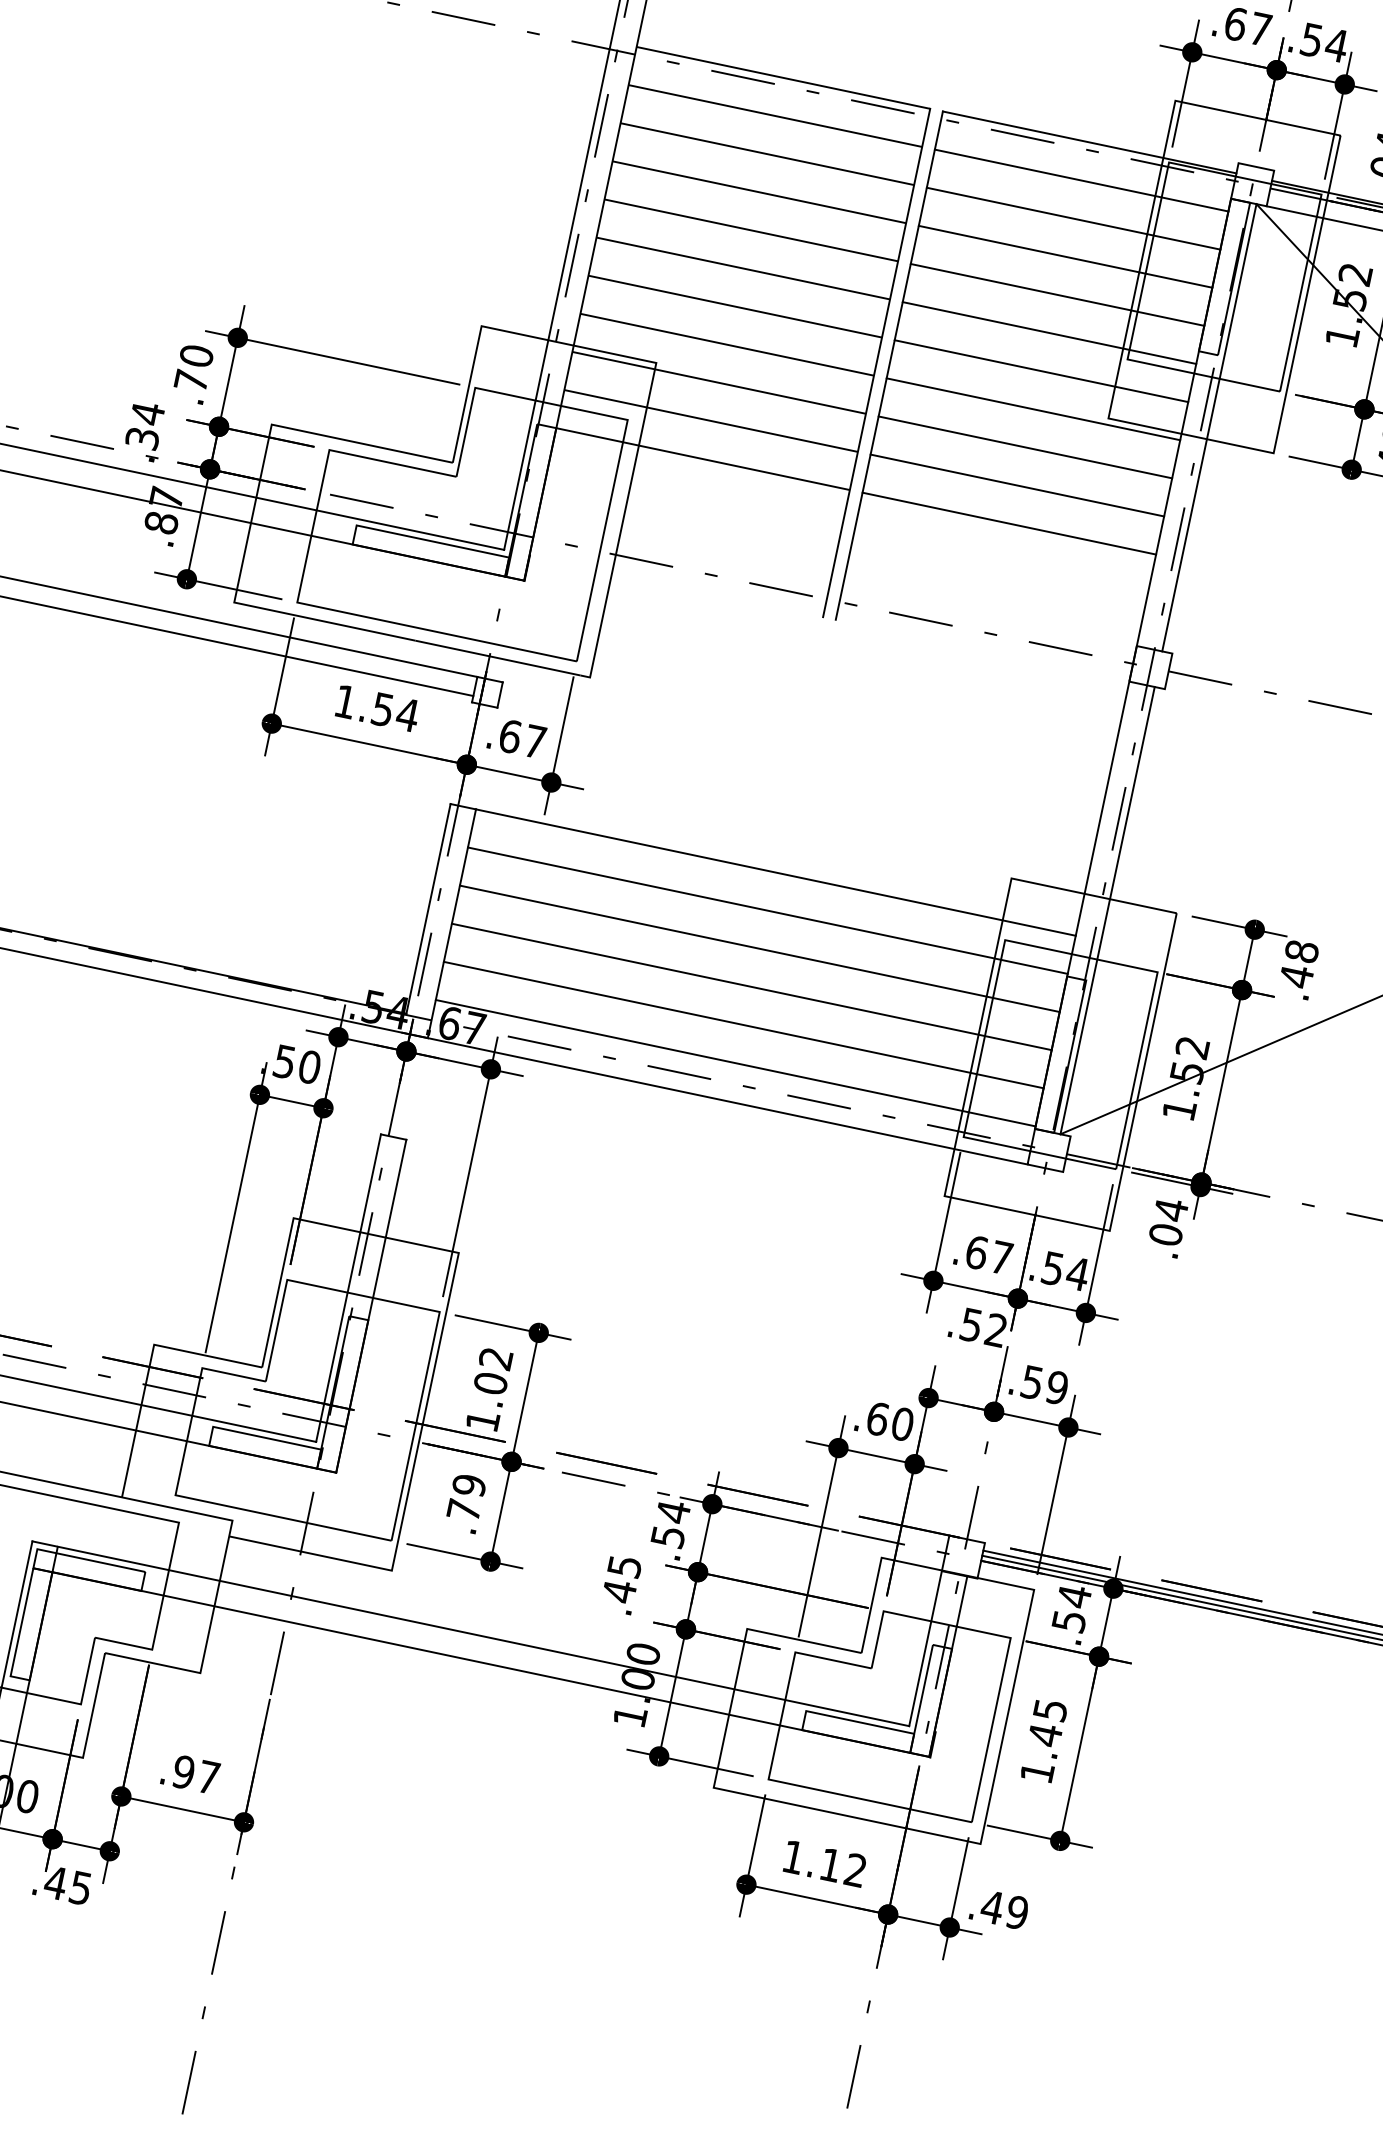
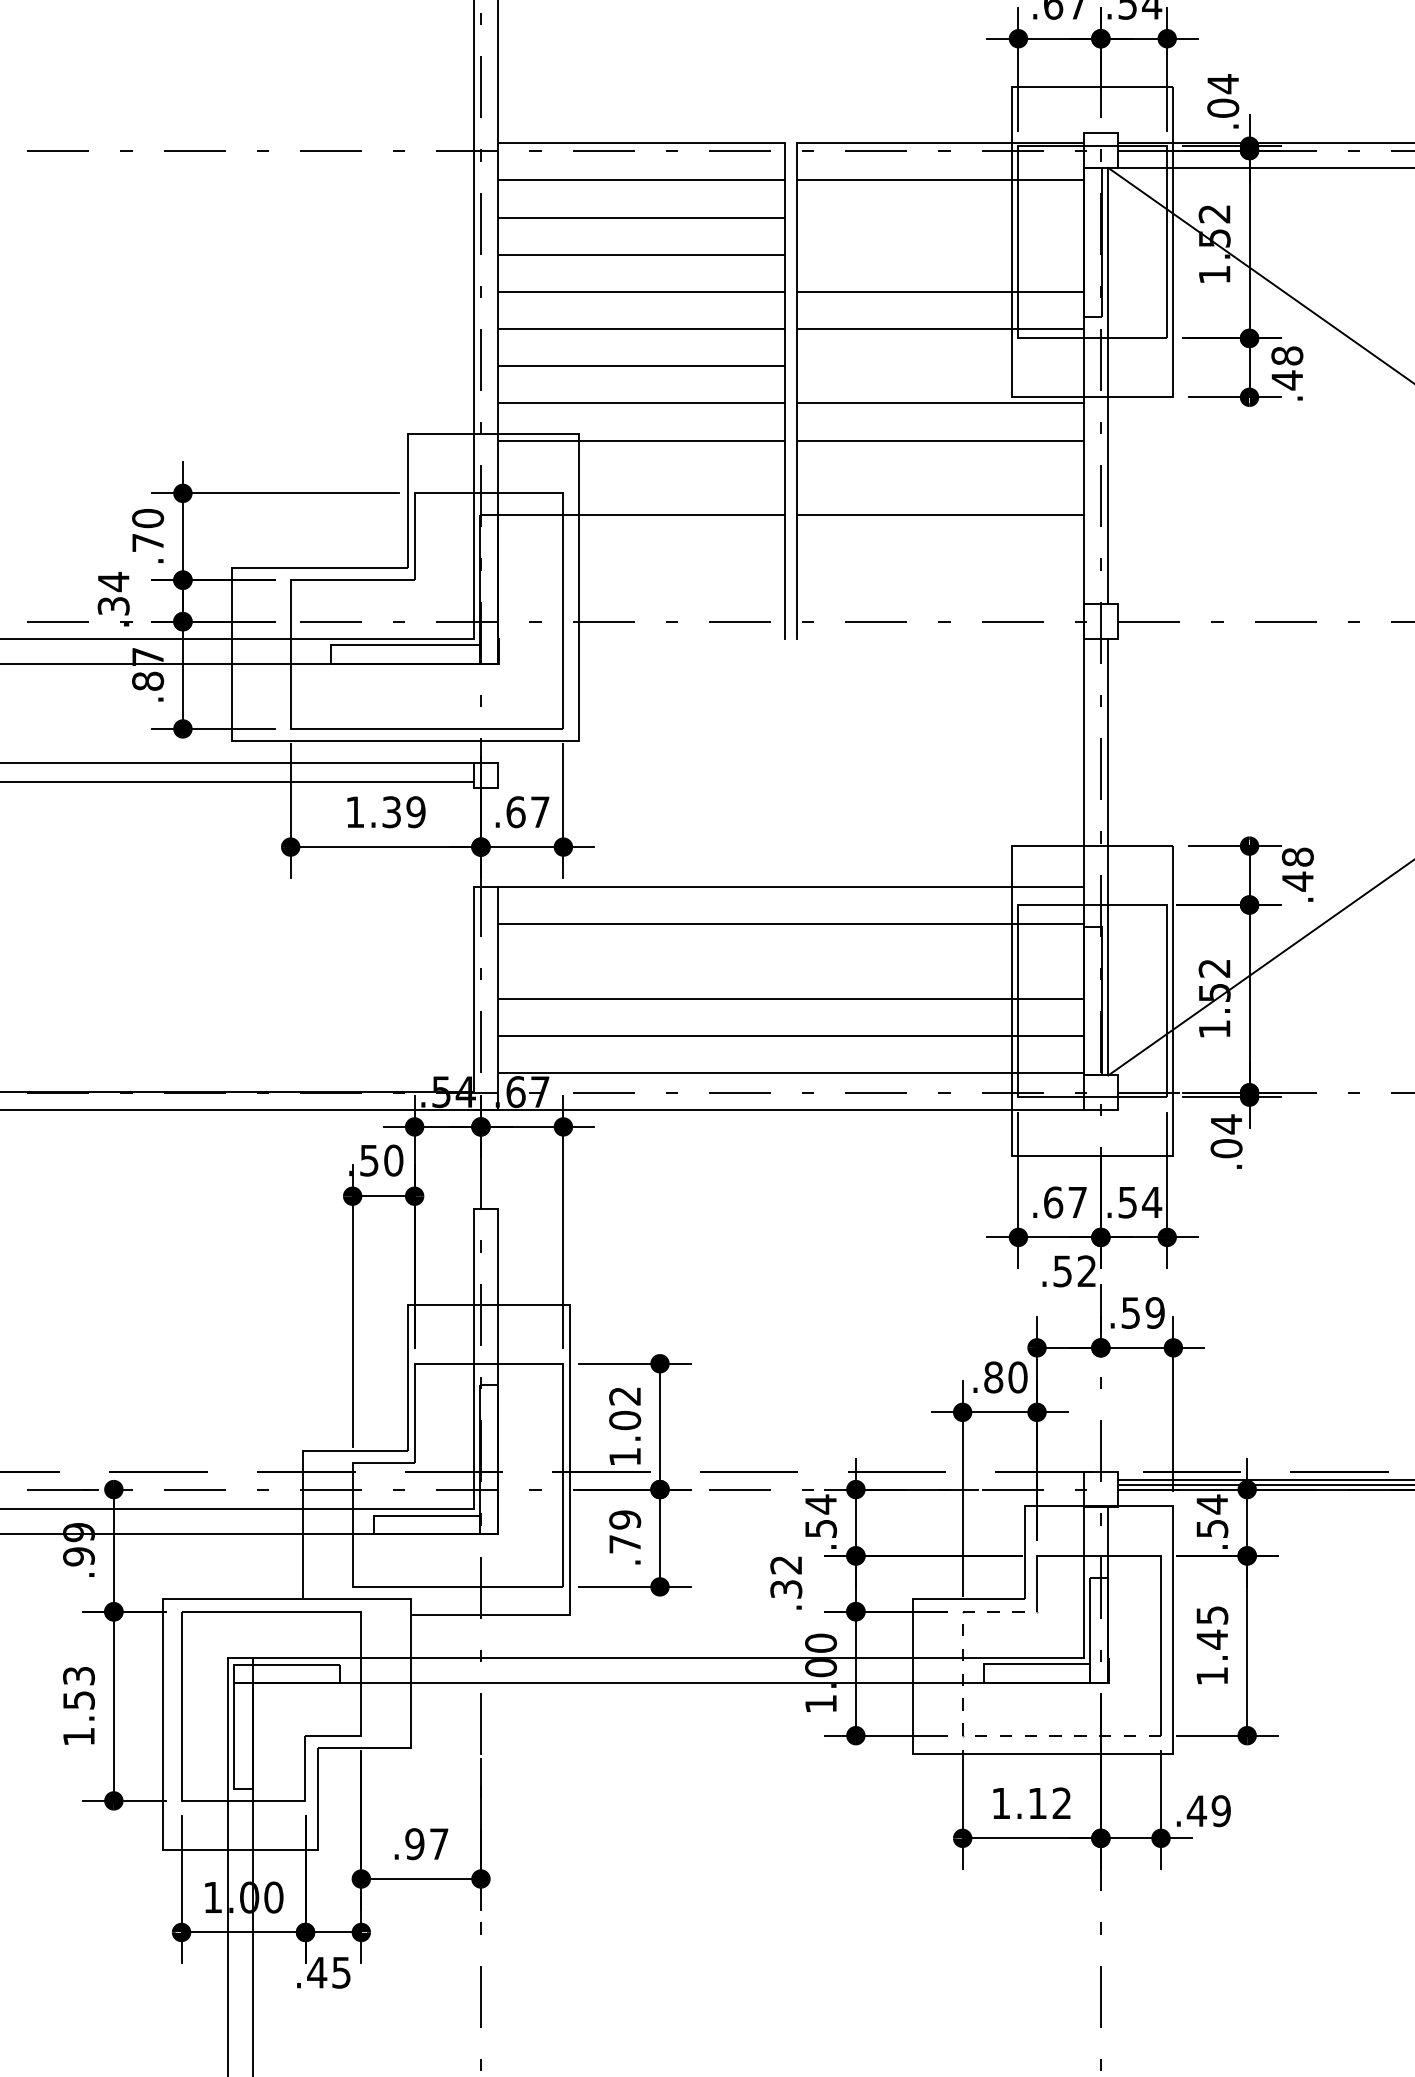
line: (1073, 218) -> (940, 217), removed
line: (1065, 256) -> (940, 254), removed
line: (1041, 371) -> (940, 366), removed
line: (711, 420) -> (641, 477), removed
line: (1017, 485) -> (940, 477), removed
text: (395, 712) -> (404, 812), 1.54 -> 1.39
line: (759, 948) -> (790, 961), removed
text: (877, 1419) -> (993, 1377), .60 -> .80
text: (622, 1579) -> (786, 1577), .45 -> .32
line: (768, 1779) -> (962, 1735), solid -> dashed

